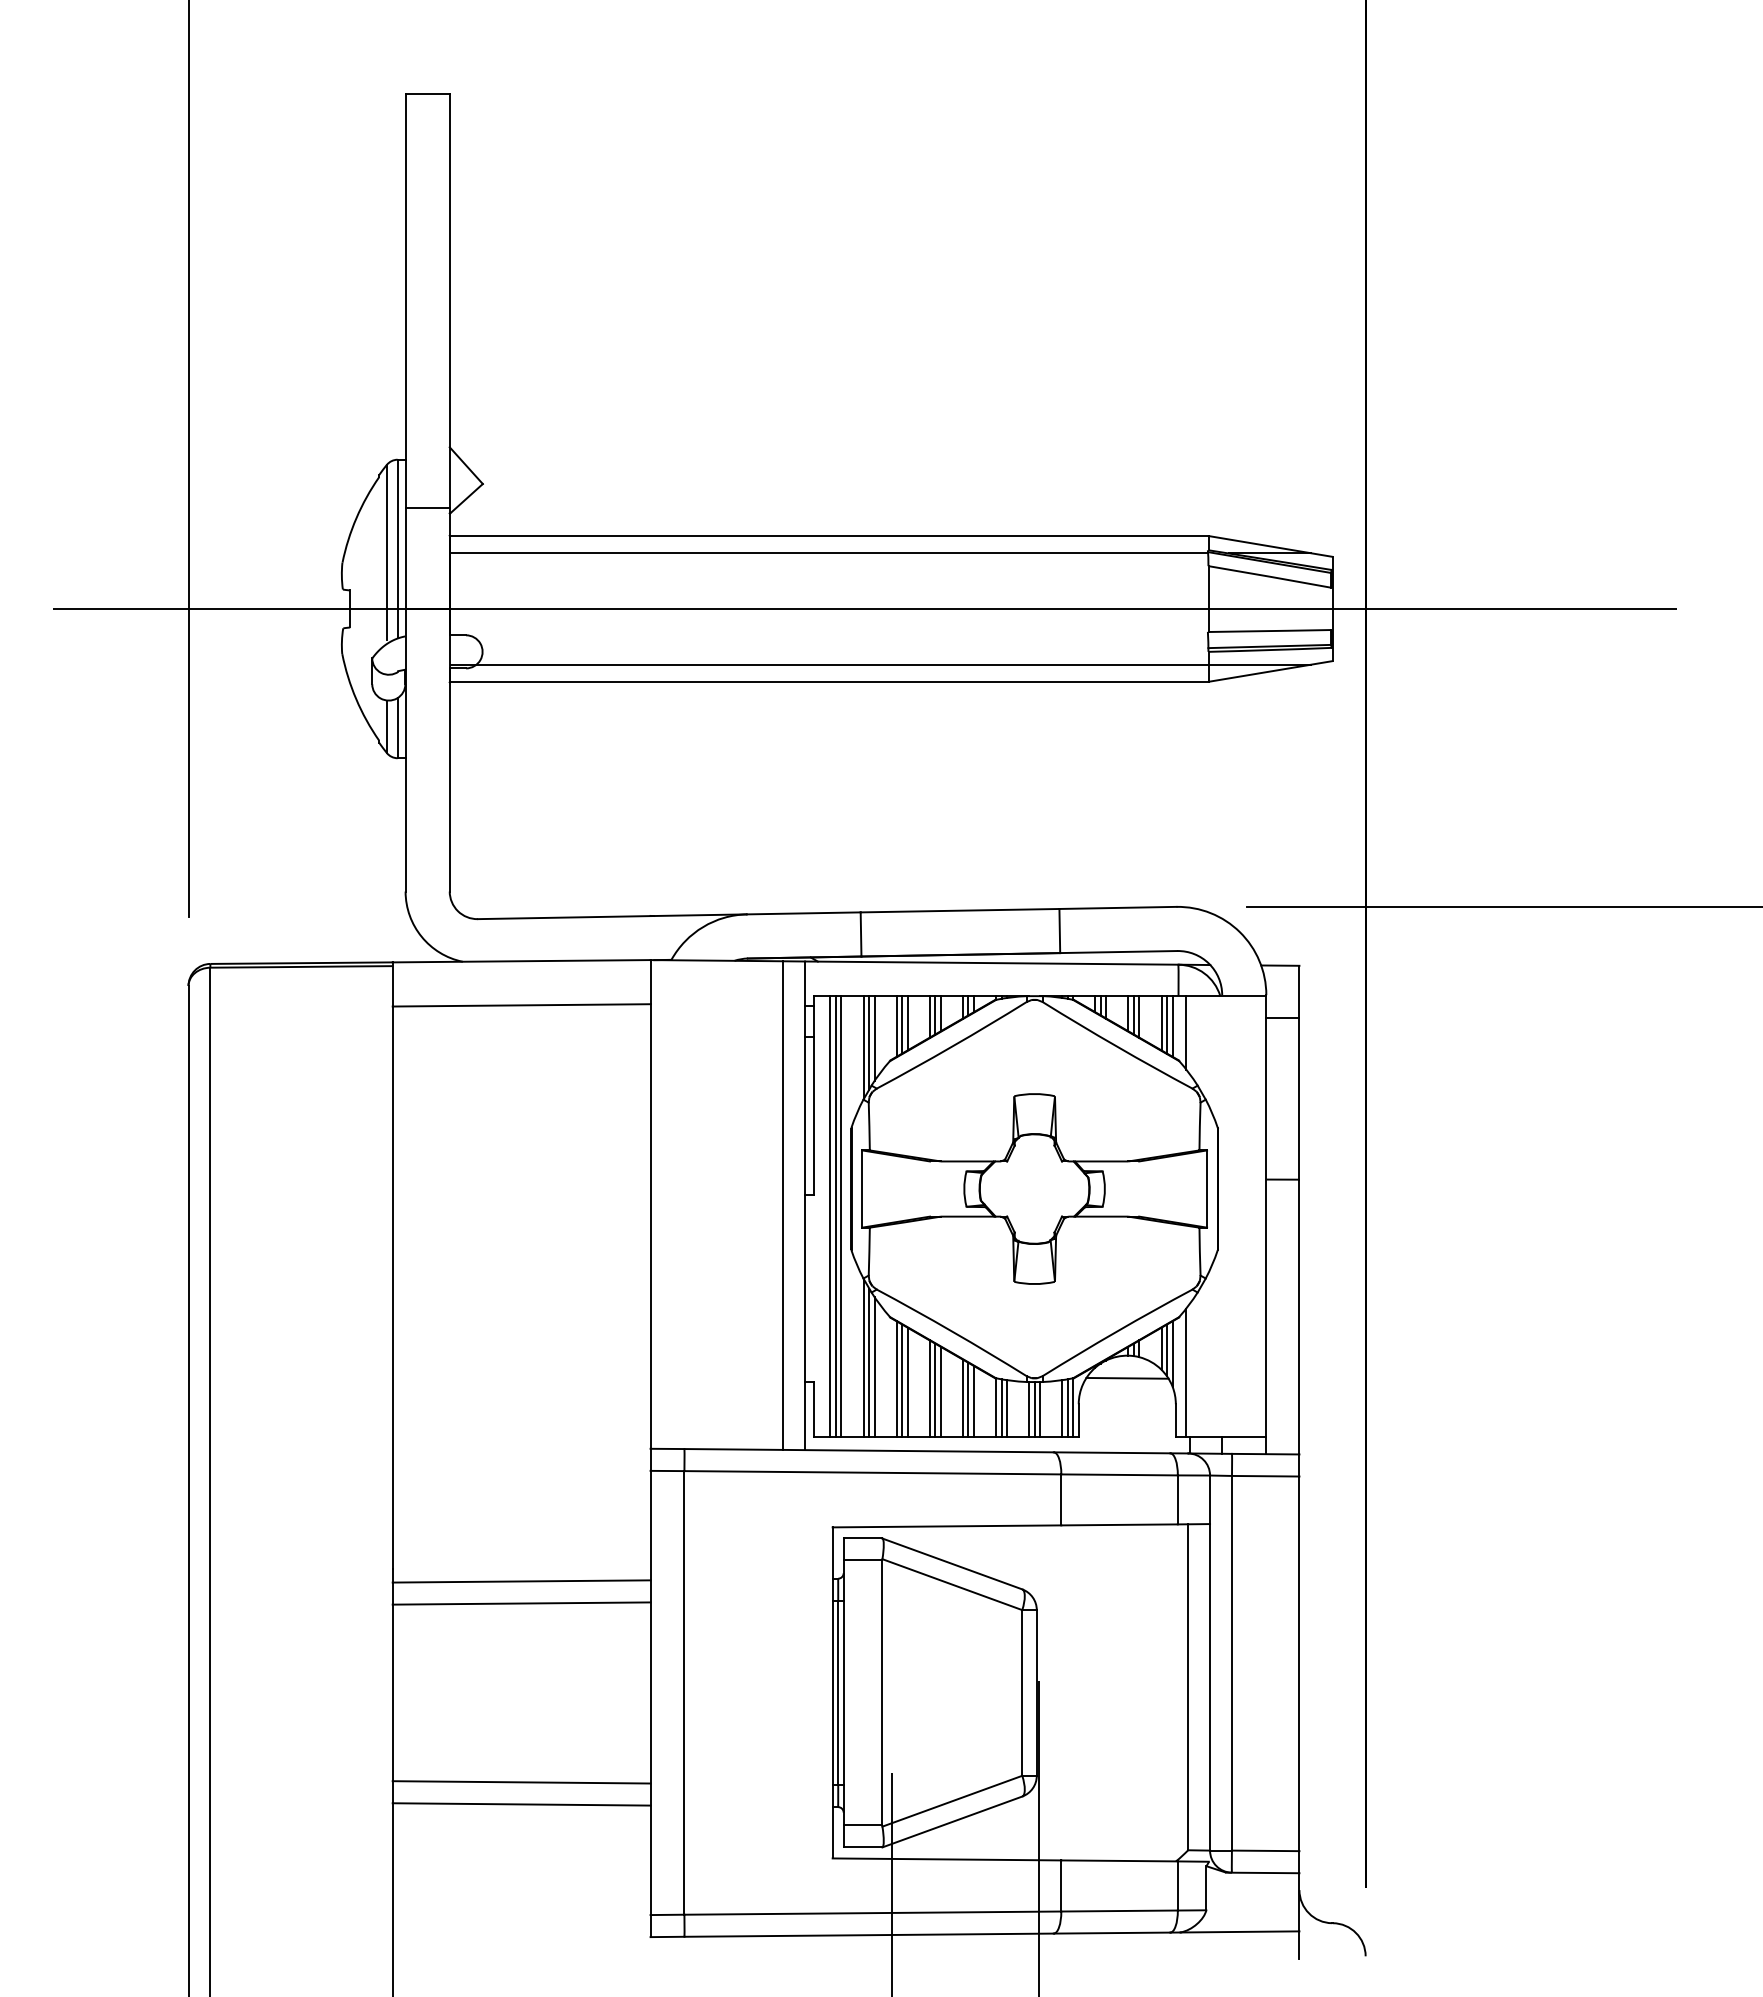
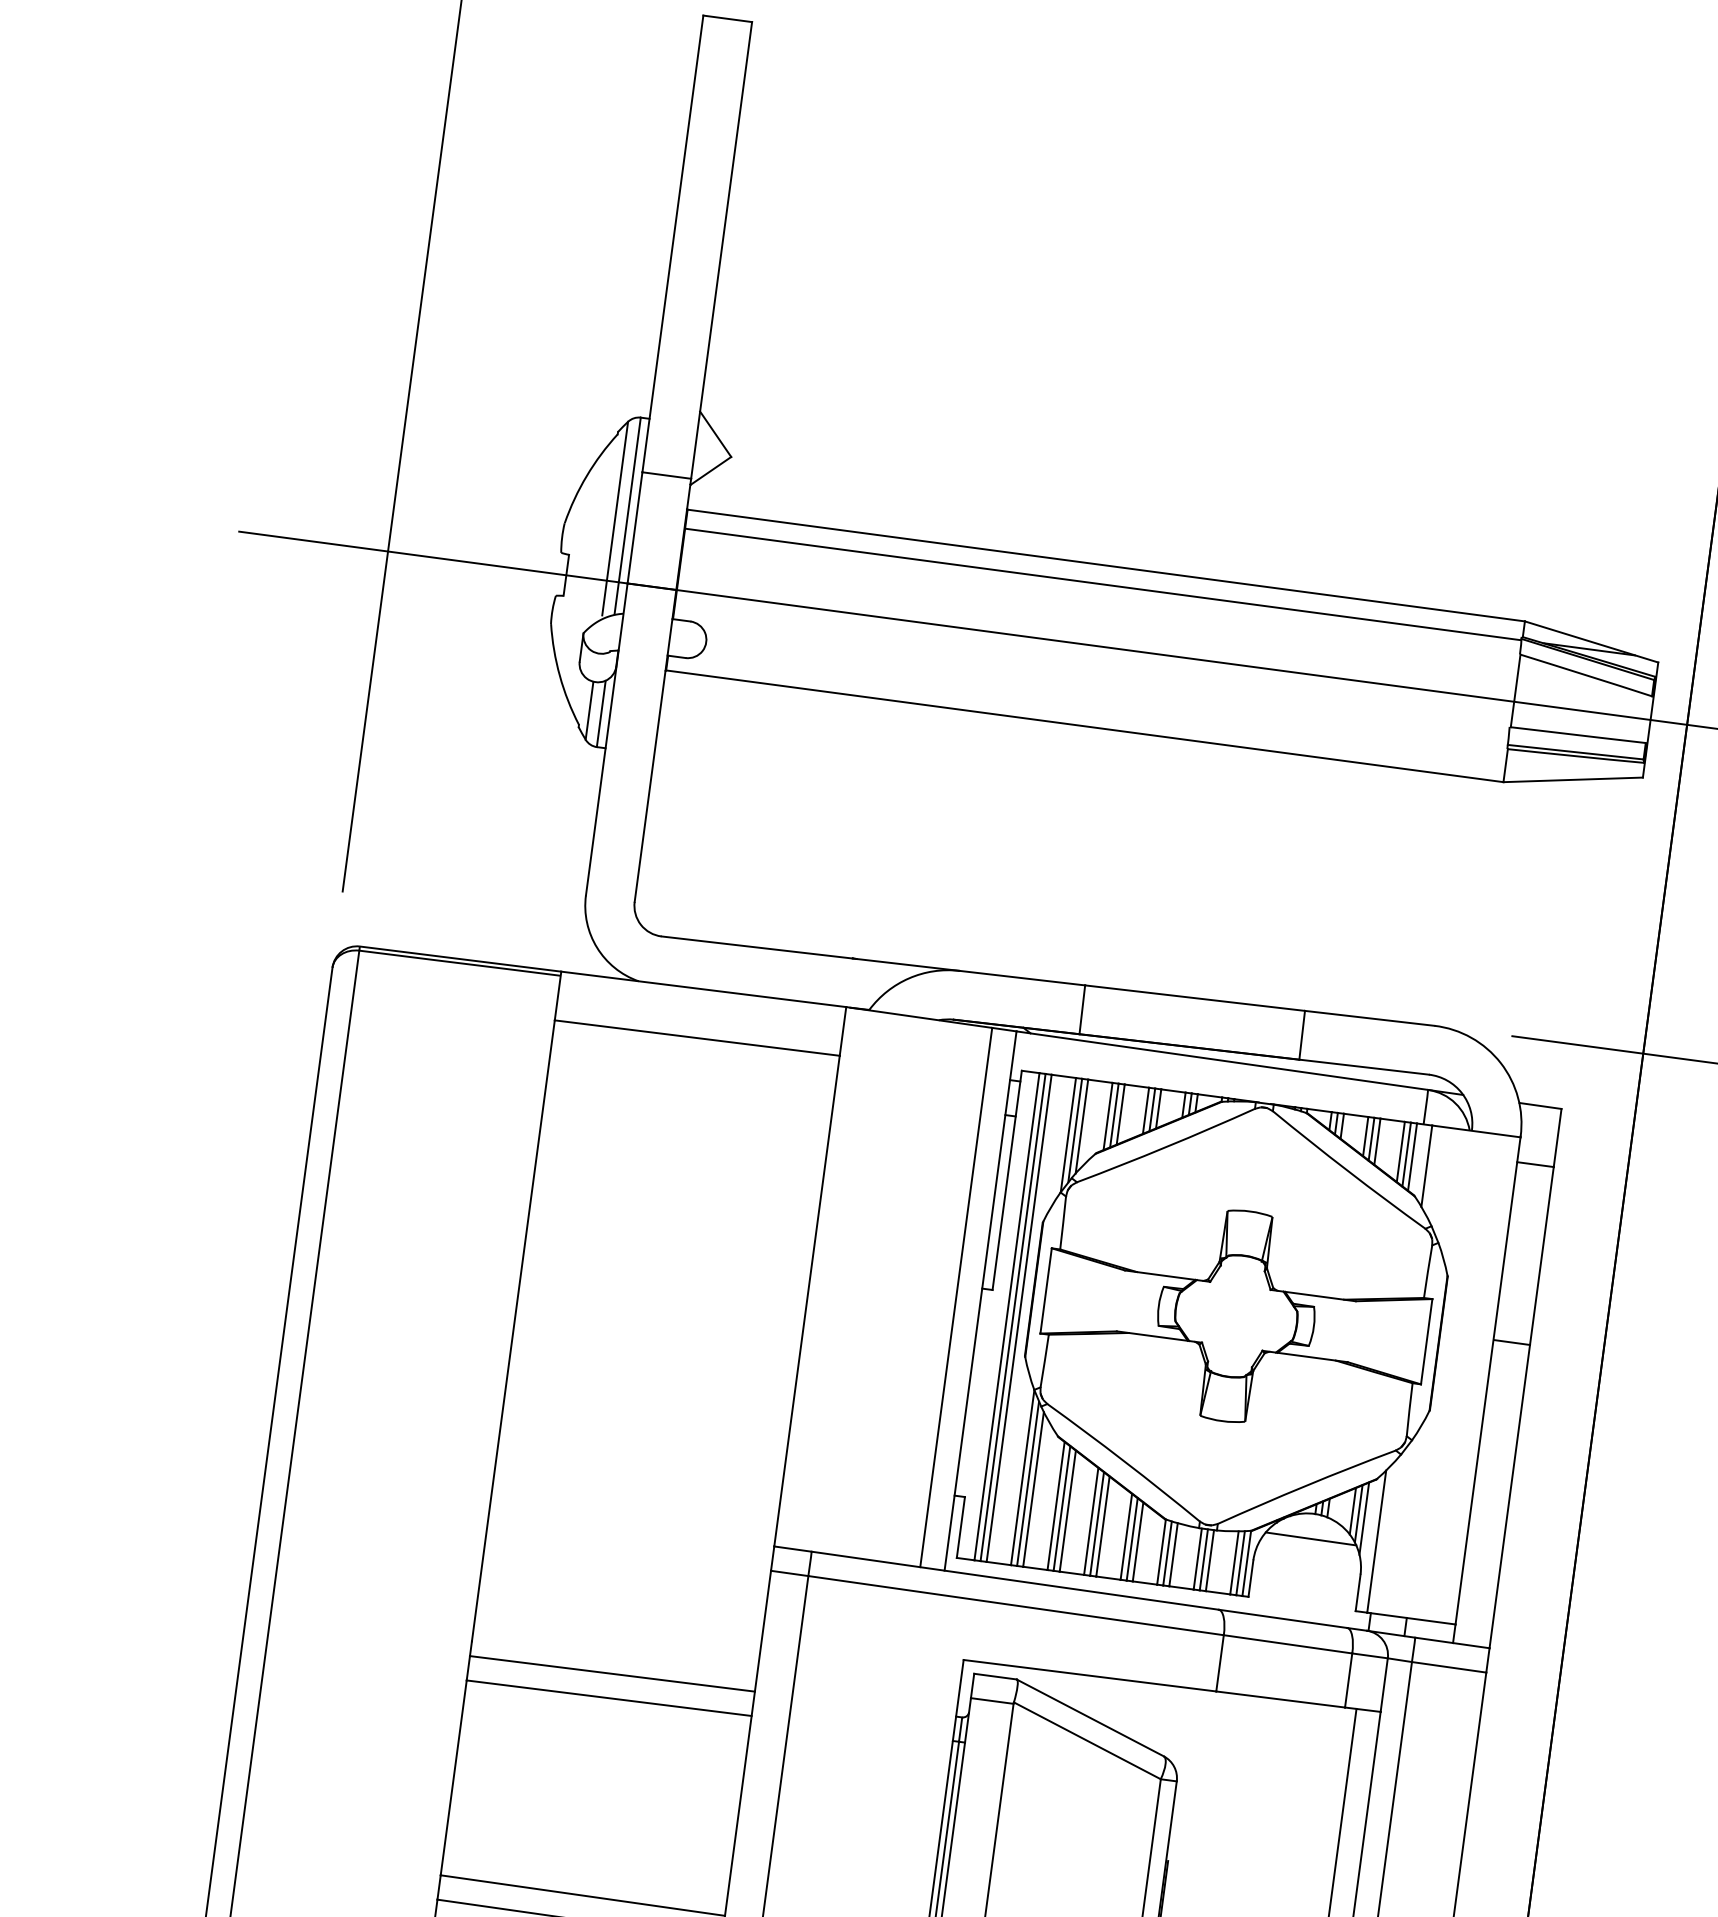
line: (880, 664) -> (1143, 714), removed

